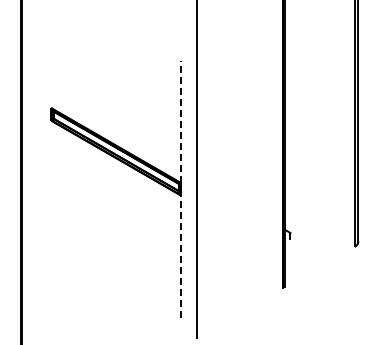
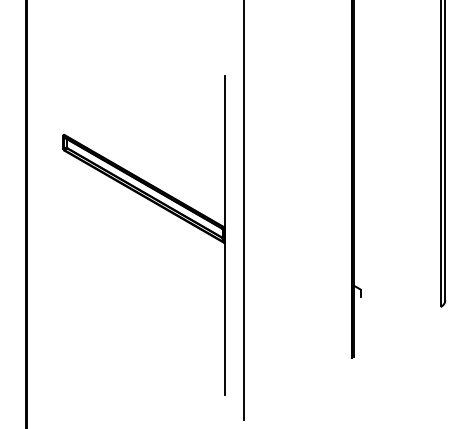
line: (180, 121) -> (224, 151), dashed -> solid
line: (180, 255) -> (224, 317), dashed -> solid

